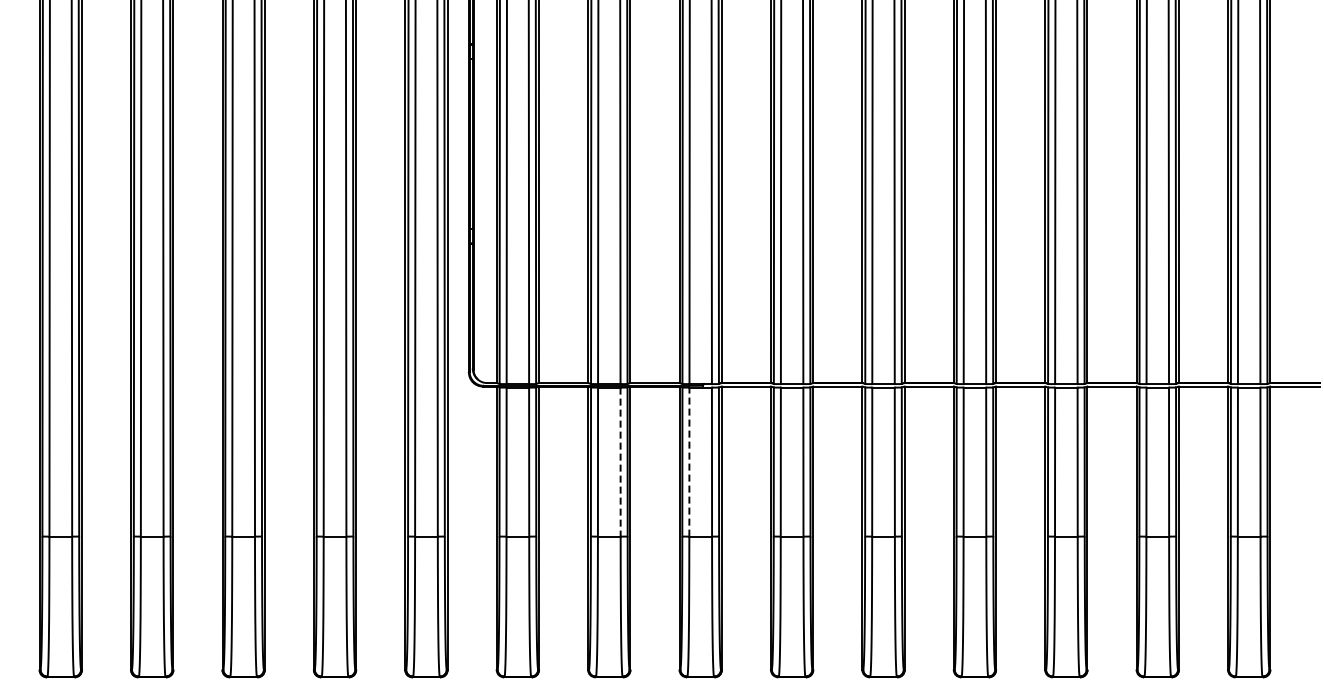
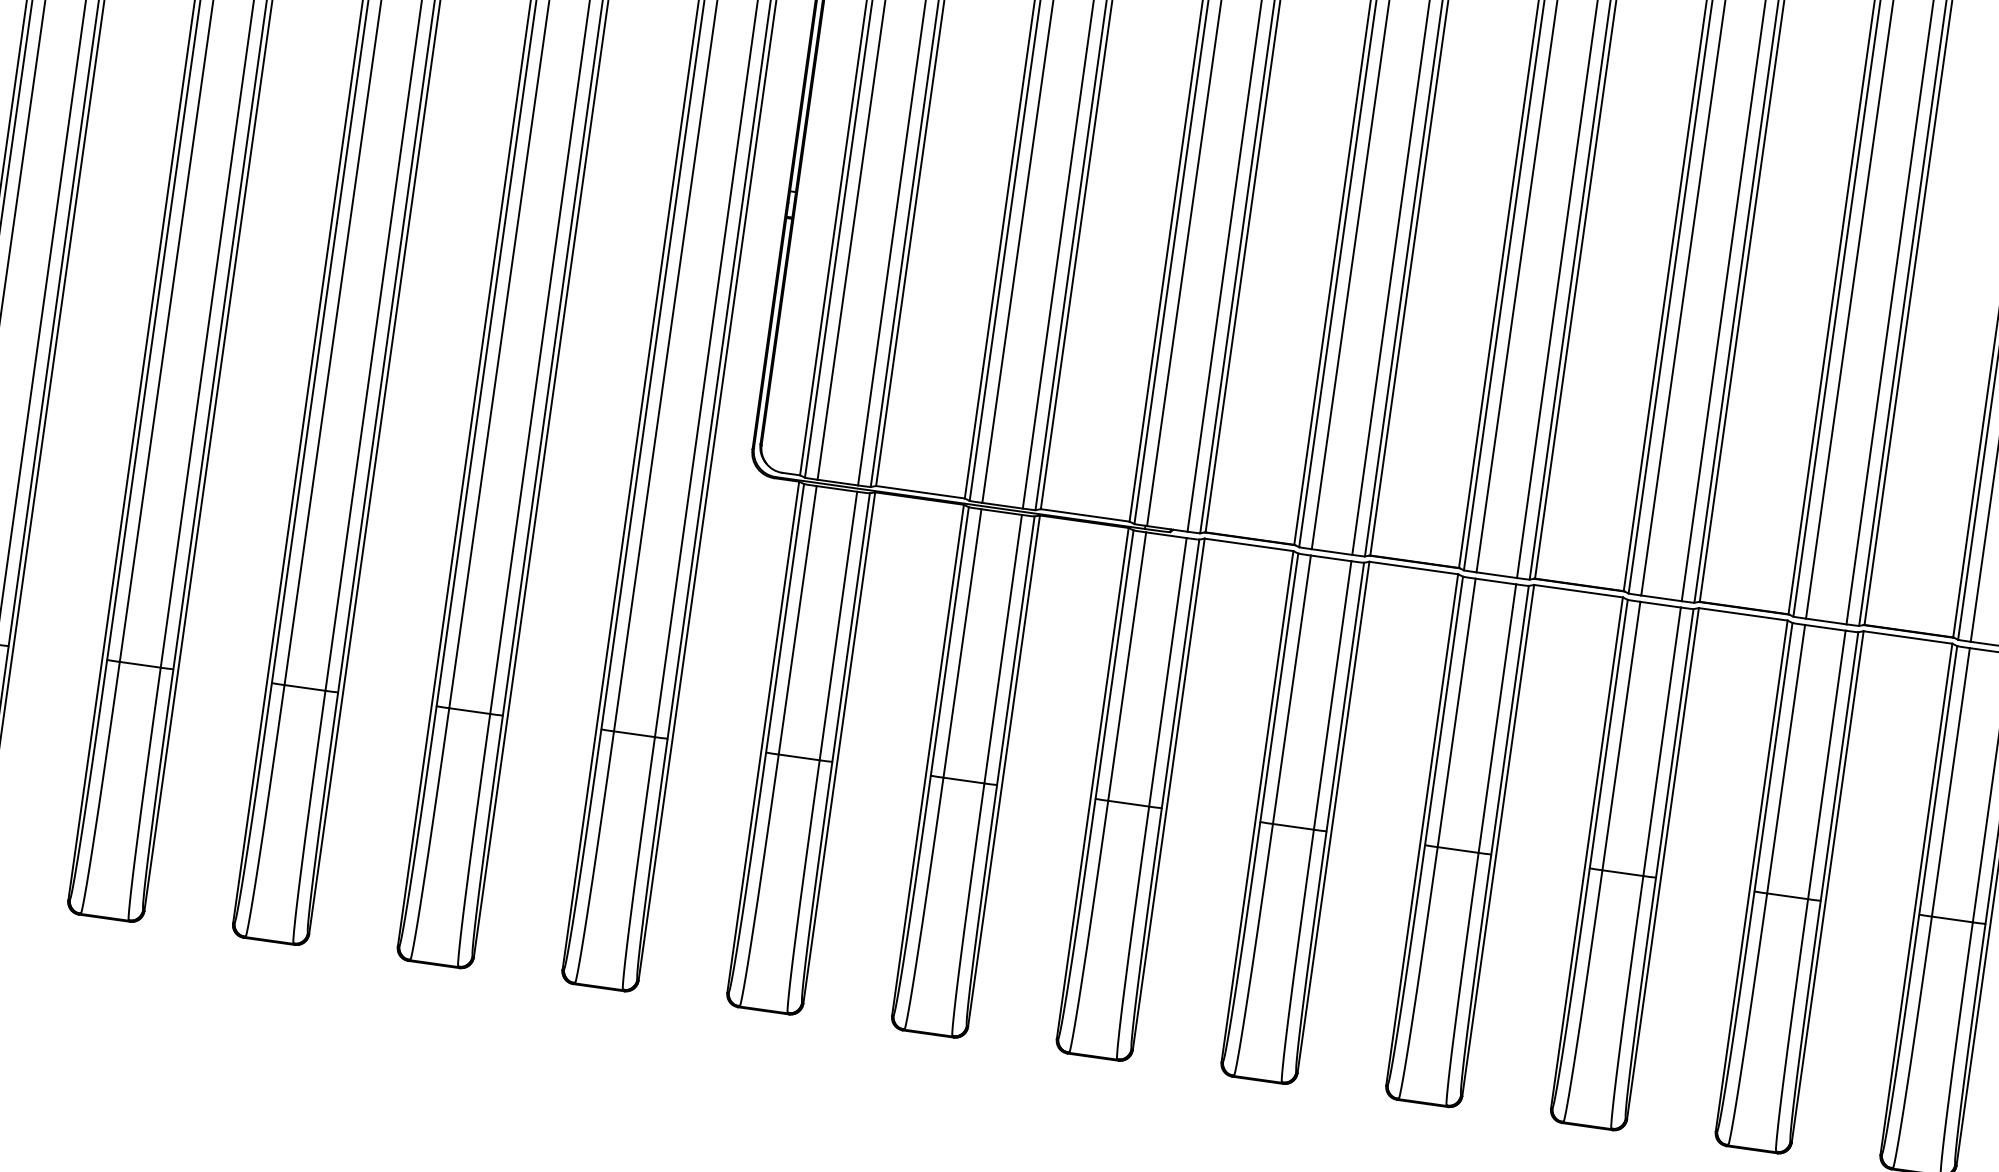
line: (689, 461) -> (1127, 665), dashed -> solid
line: (620, 462) -> (1002, 649), dashed -> solid

